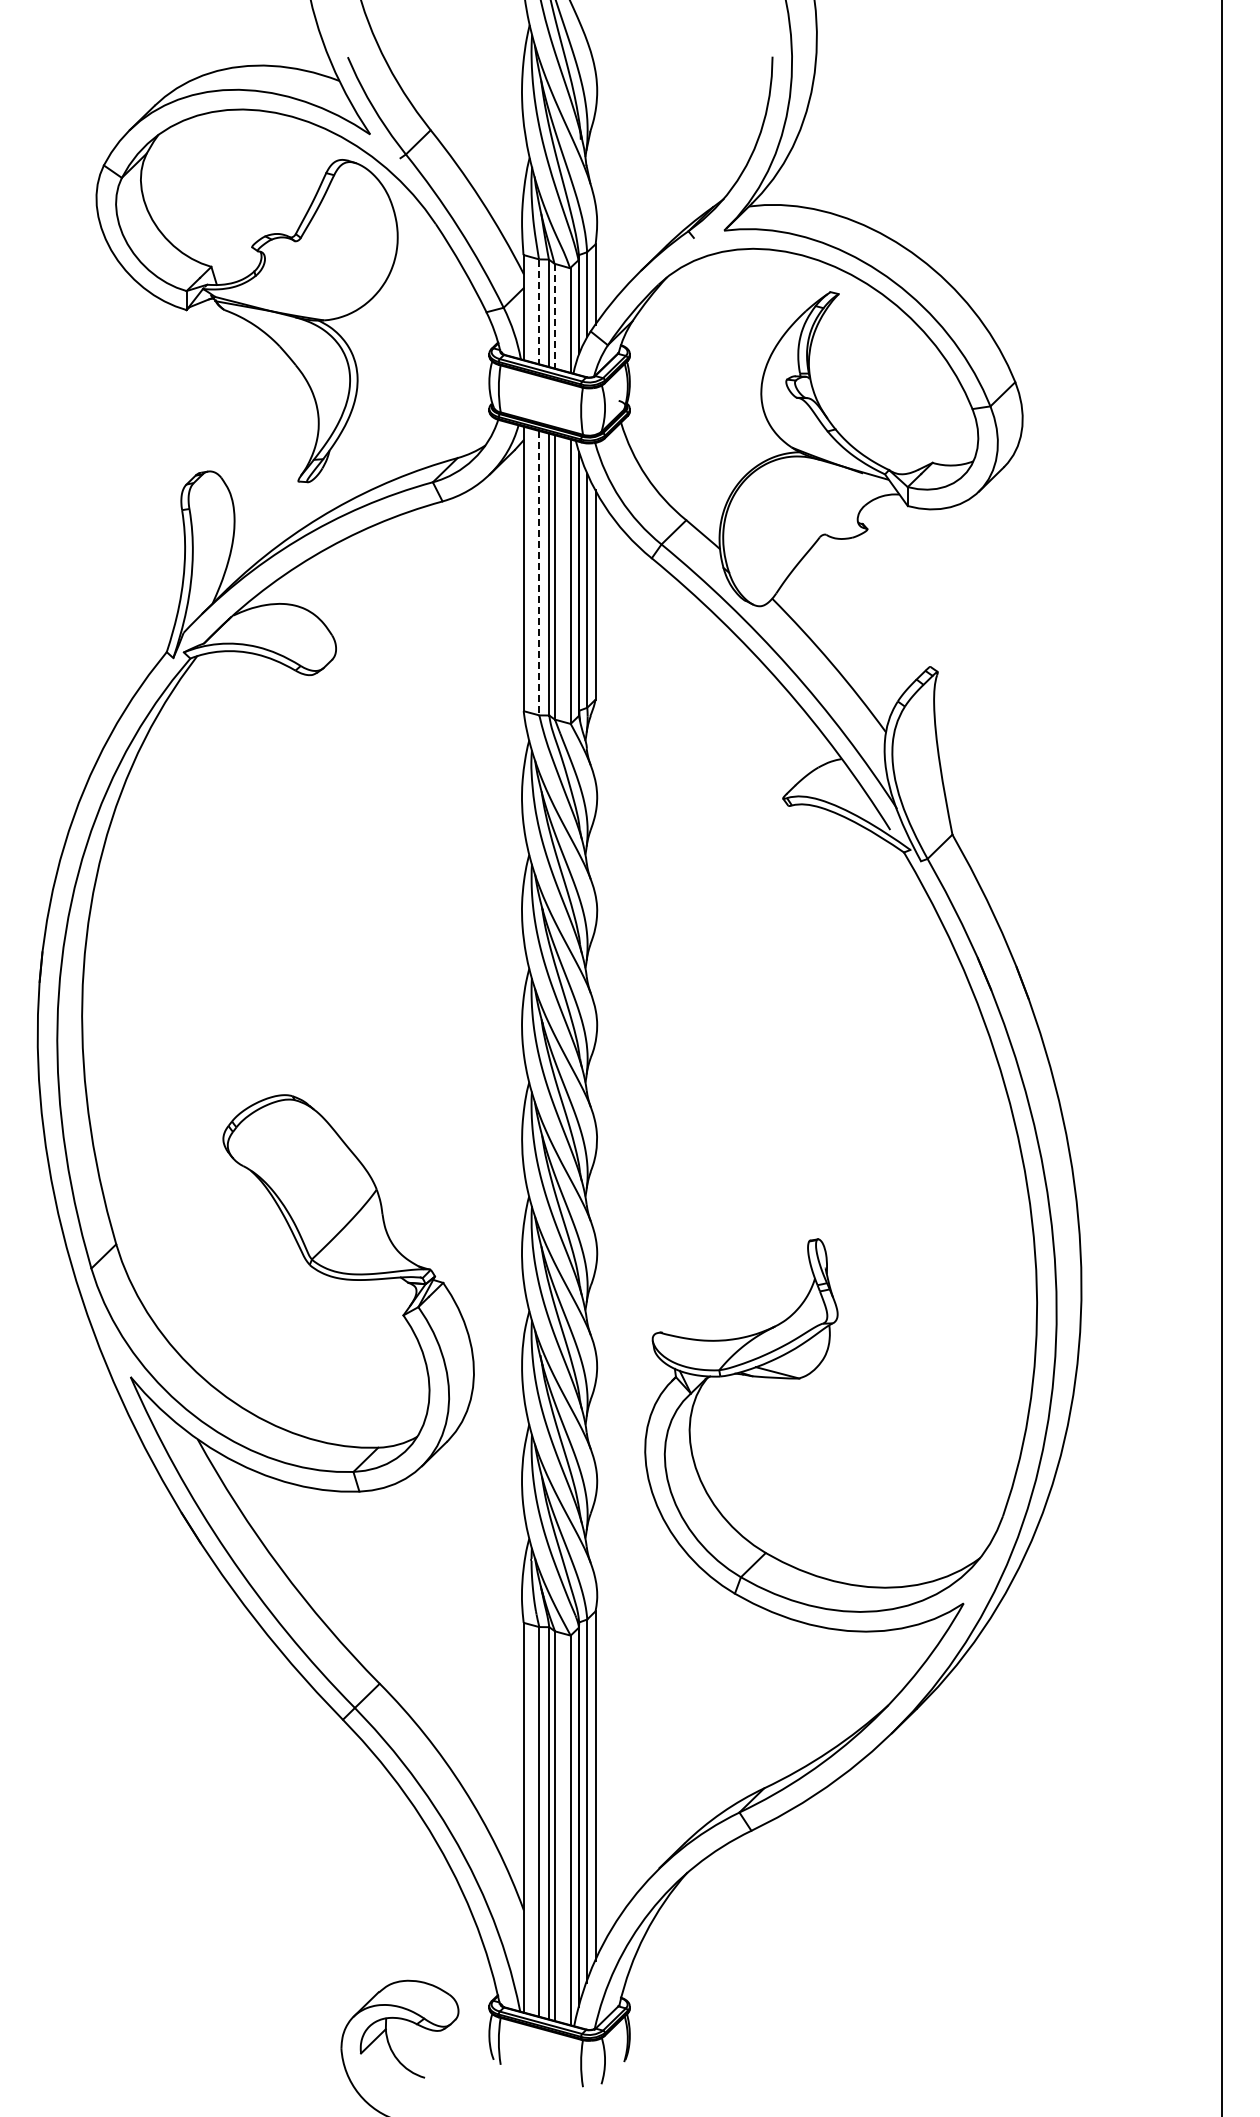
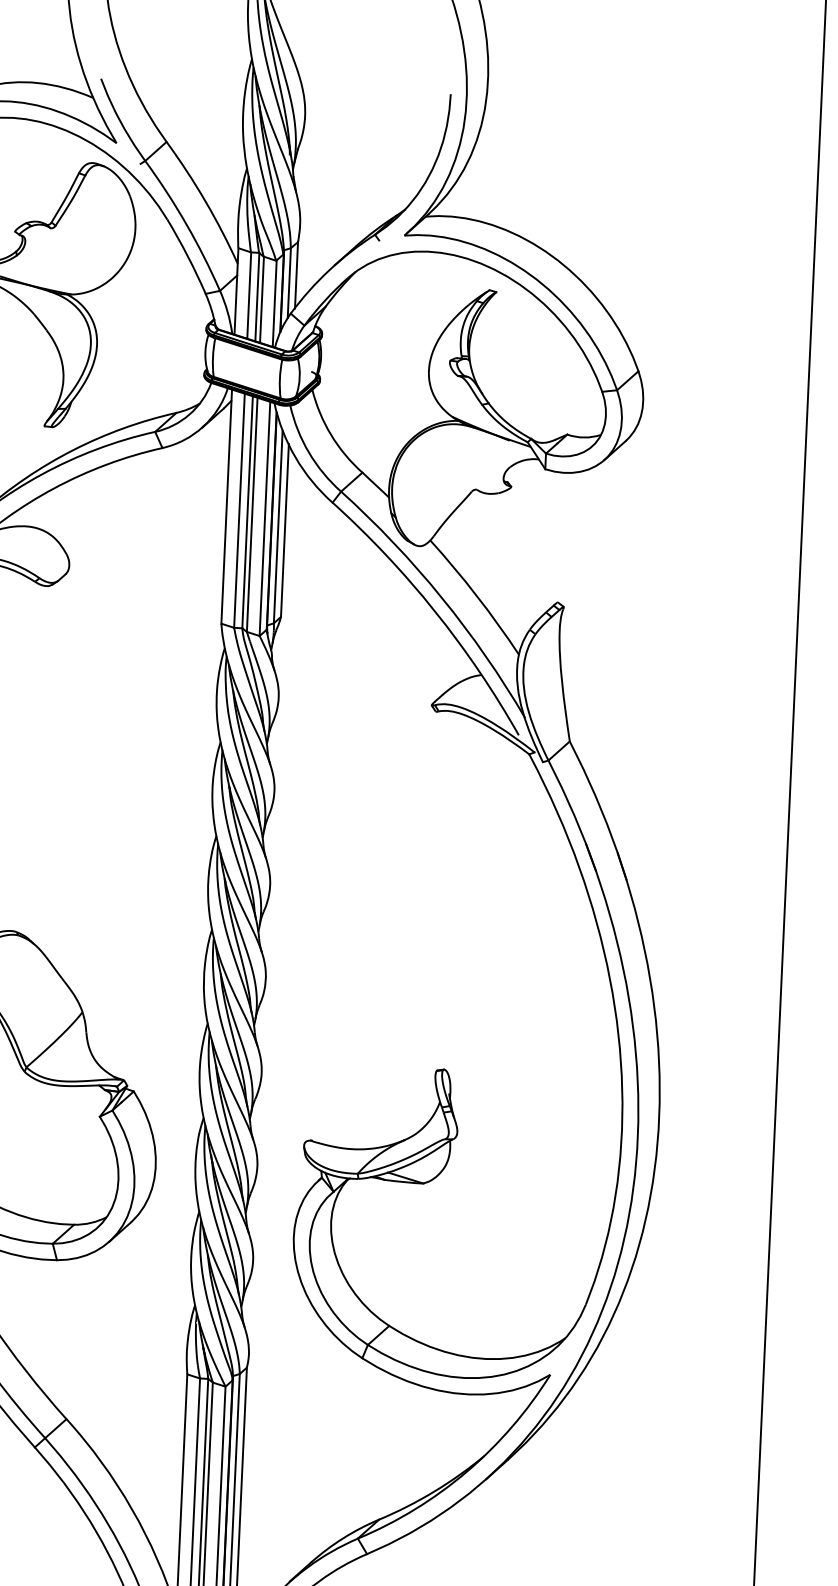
line: (539, 312) -> (249, 296), dashed -> solid
line: (555, 316) -> (262, 299), dashed -> solid
line: (539, 573) -> (239, 510), dashed -> solid

